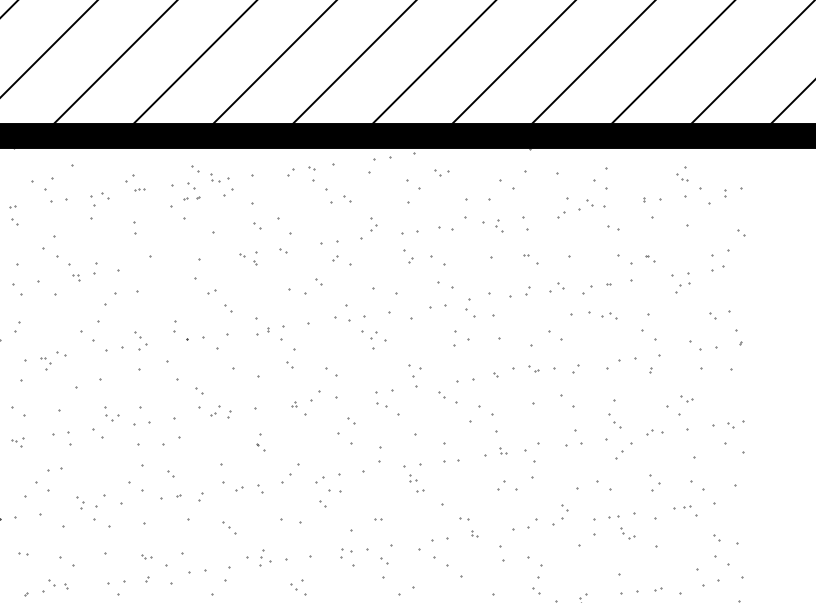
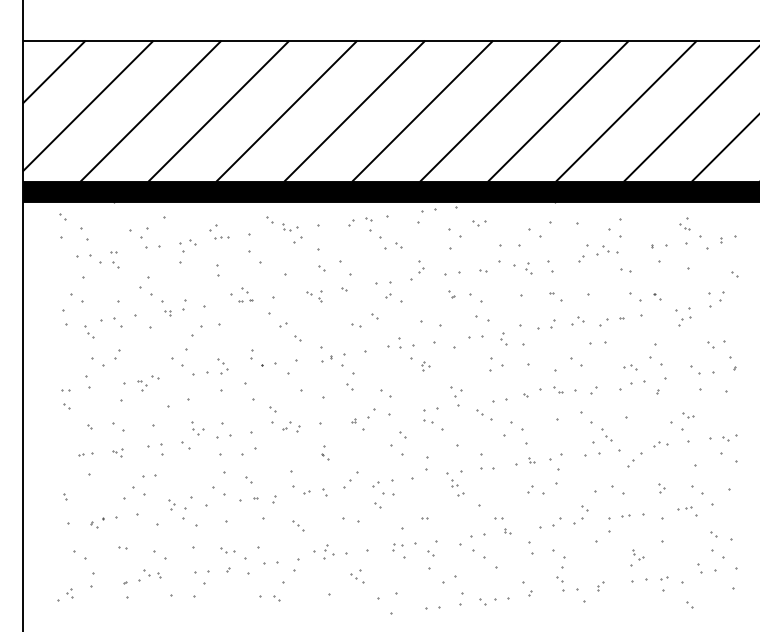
part: (139, 189) -> (221, 237), size x1.67
part: (192, 190) -> (245, 294), moved
part: (446, 228) -> (483, 270), size x0.62
part: (409, 256) -> (451, 294), size x0.62
part: (725, 258) -> (721, 296), size x0.62
part: (297, 292) -> (356, 325), size x0.62
part: (470, 308) -> (503, 338), size x0.71
part: (348, 312) -> (399, 342), size x0.62
part: (609, 316) -> (630, 367), moved
part: (378, 341) -> (425, 366), size x0.62
part: (614, 420) -> (606, 434), moved
part: (655, 484) -> (661, 488), size x0.62
part: (628, 533) -> (638, 554), moved
part: (146, 556) -> (227, 550), size x1.67
part: (699, 577) -> (699, 568), size x0.62

